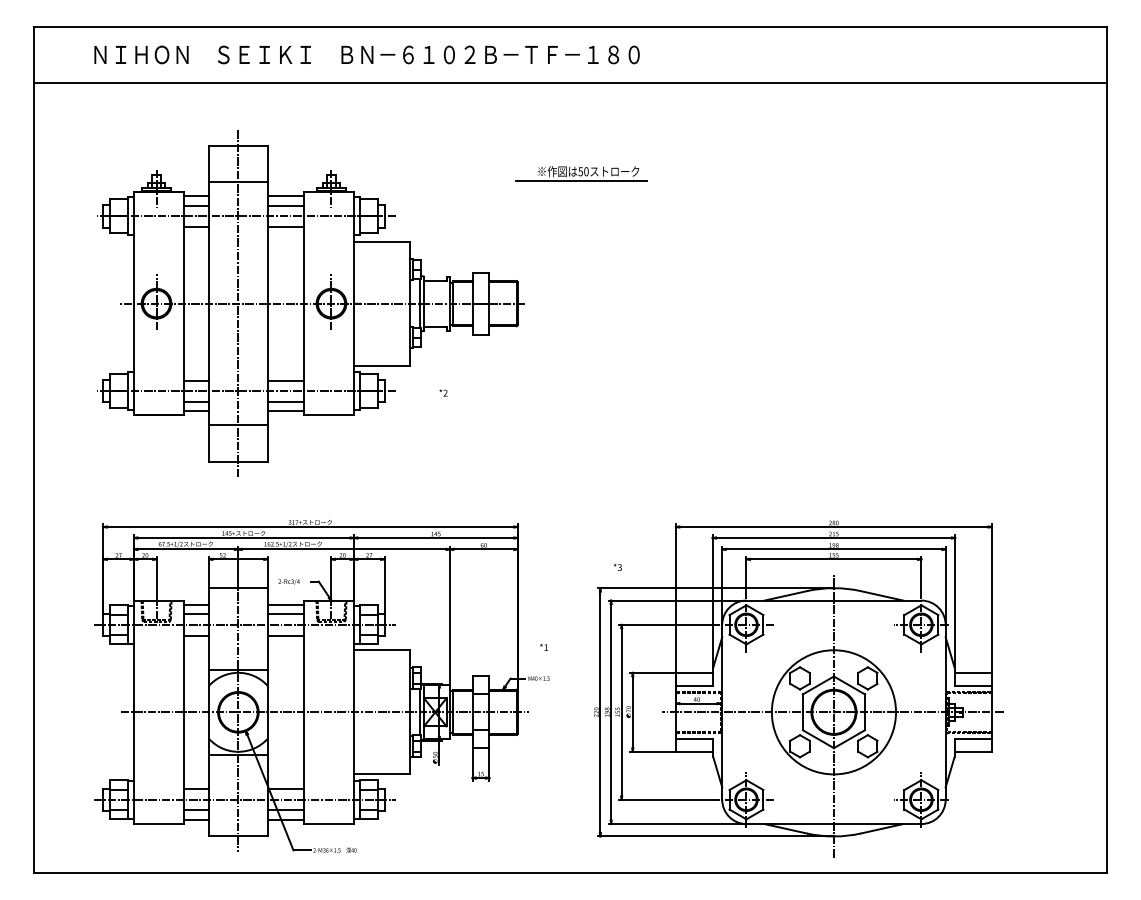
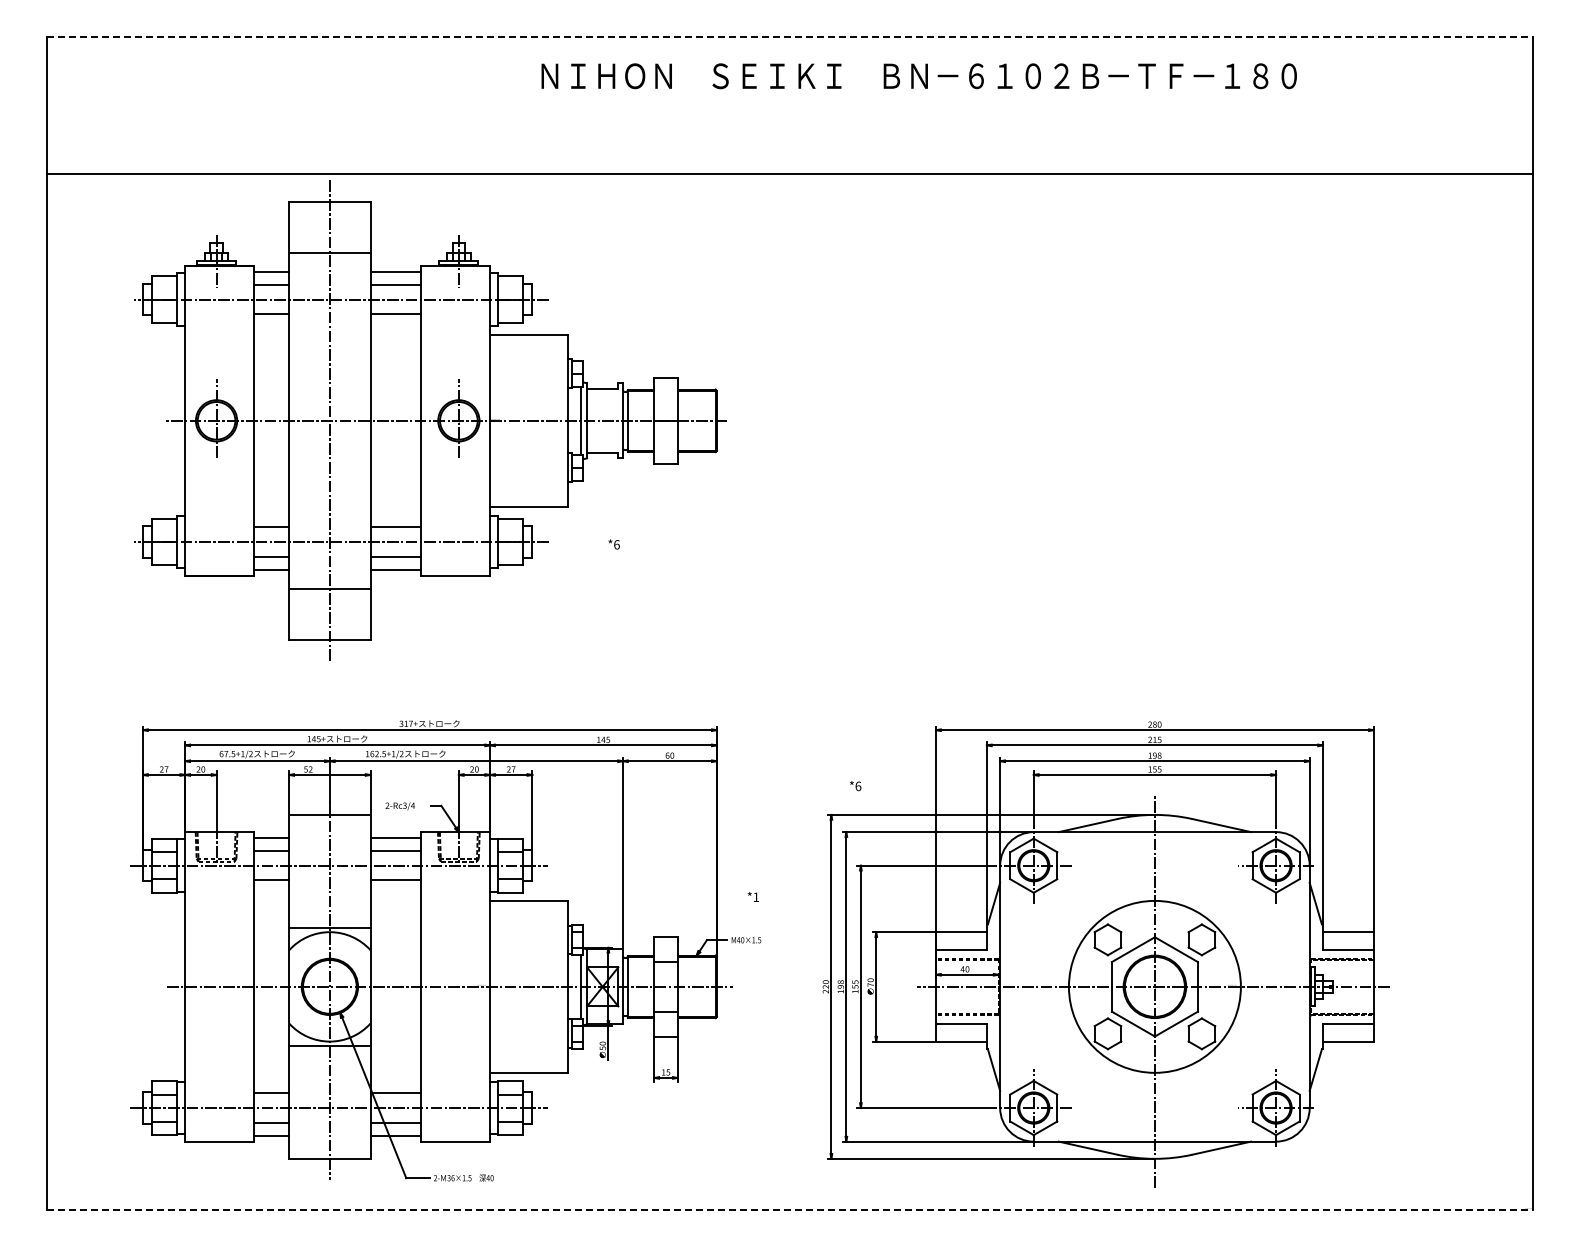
line: (570, 26) -> (789, 37), solid -> dashed
text: (366, 55) -> (918, 76), moved
line: (570, 83) -> (789, 174), moved
part: (580, 173) -> (804, 240), removed
text: (445, 392) -> (616, 544), *2 -> *6
text: (619, 567) -> (858, 786), *3 -> *6
line: (570, 873) -> (789, 1209), solid -> dashed

